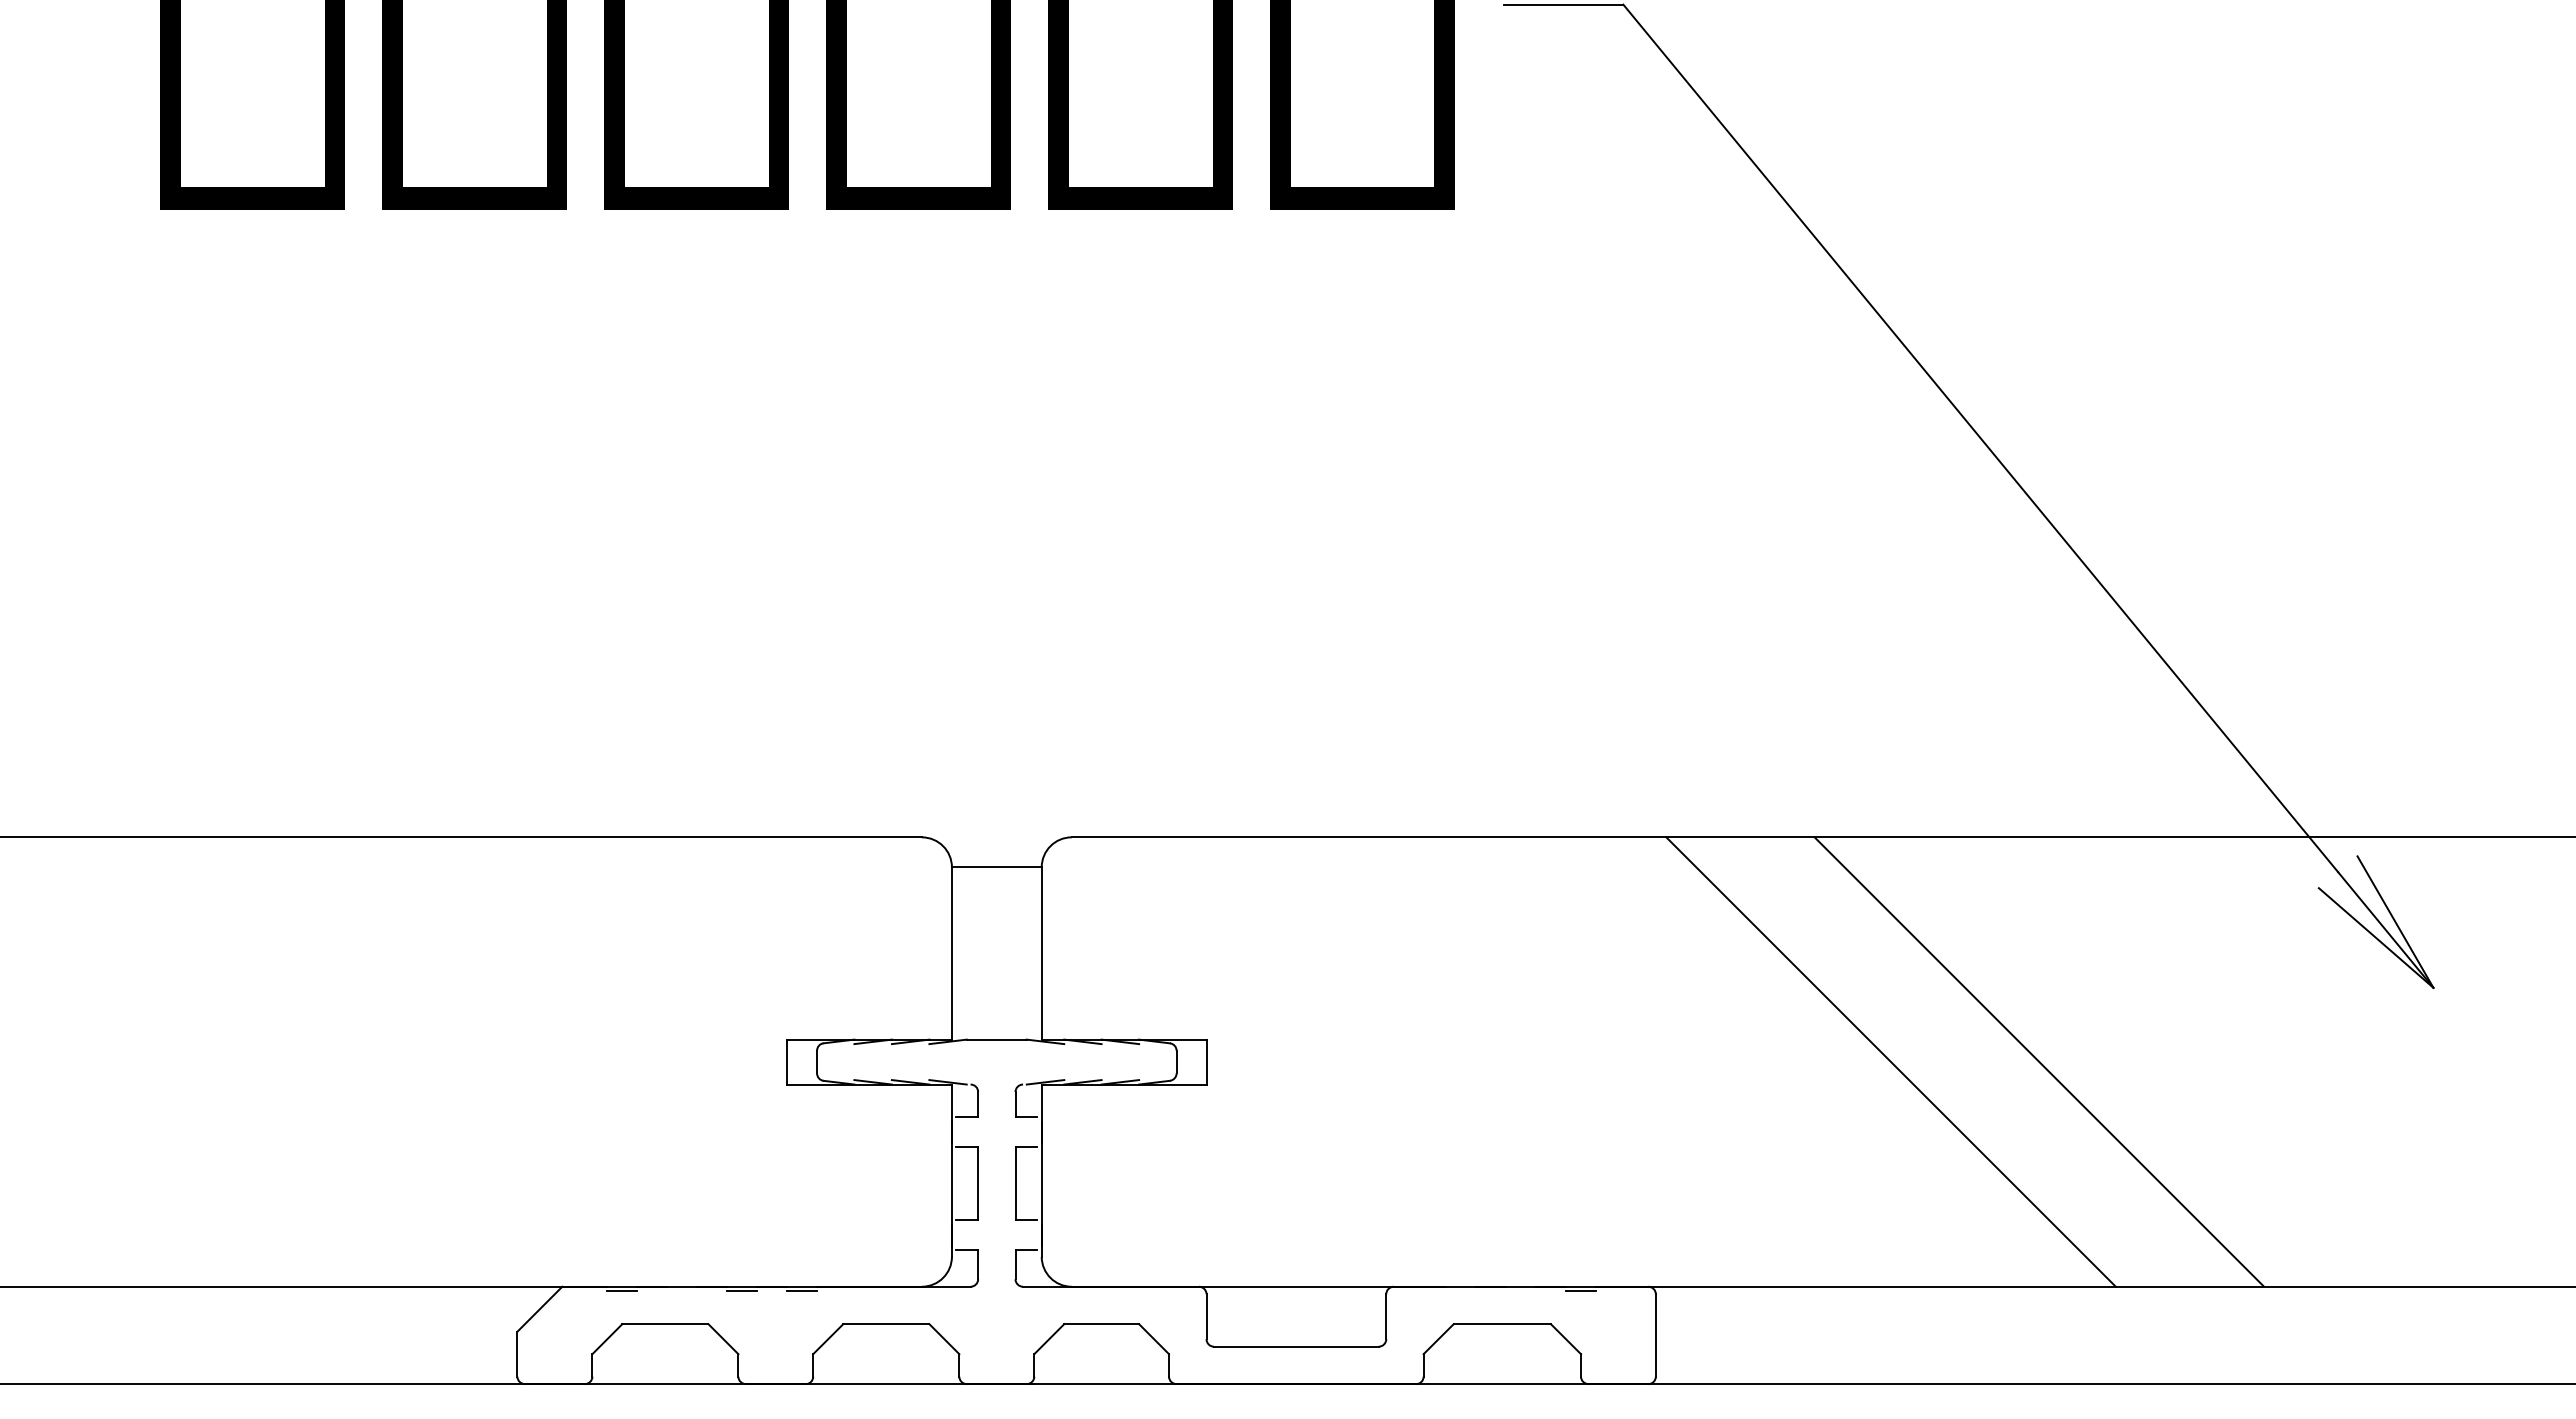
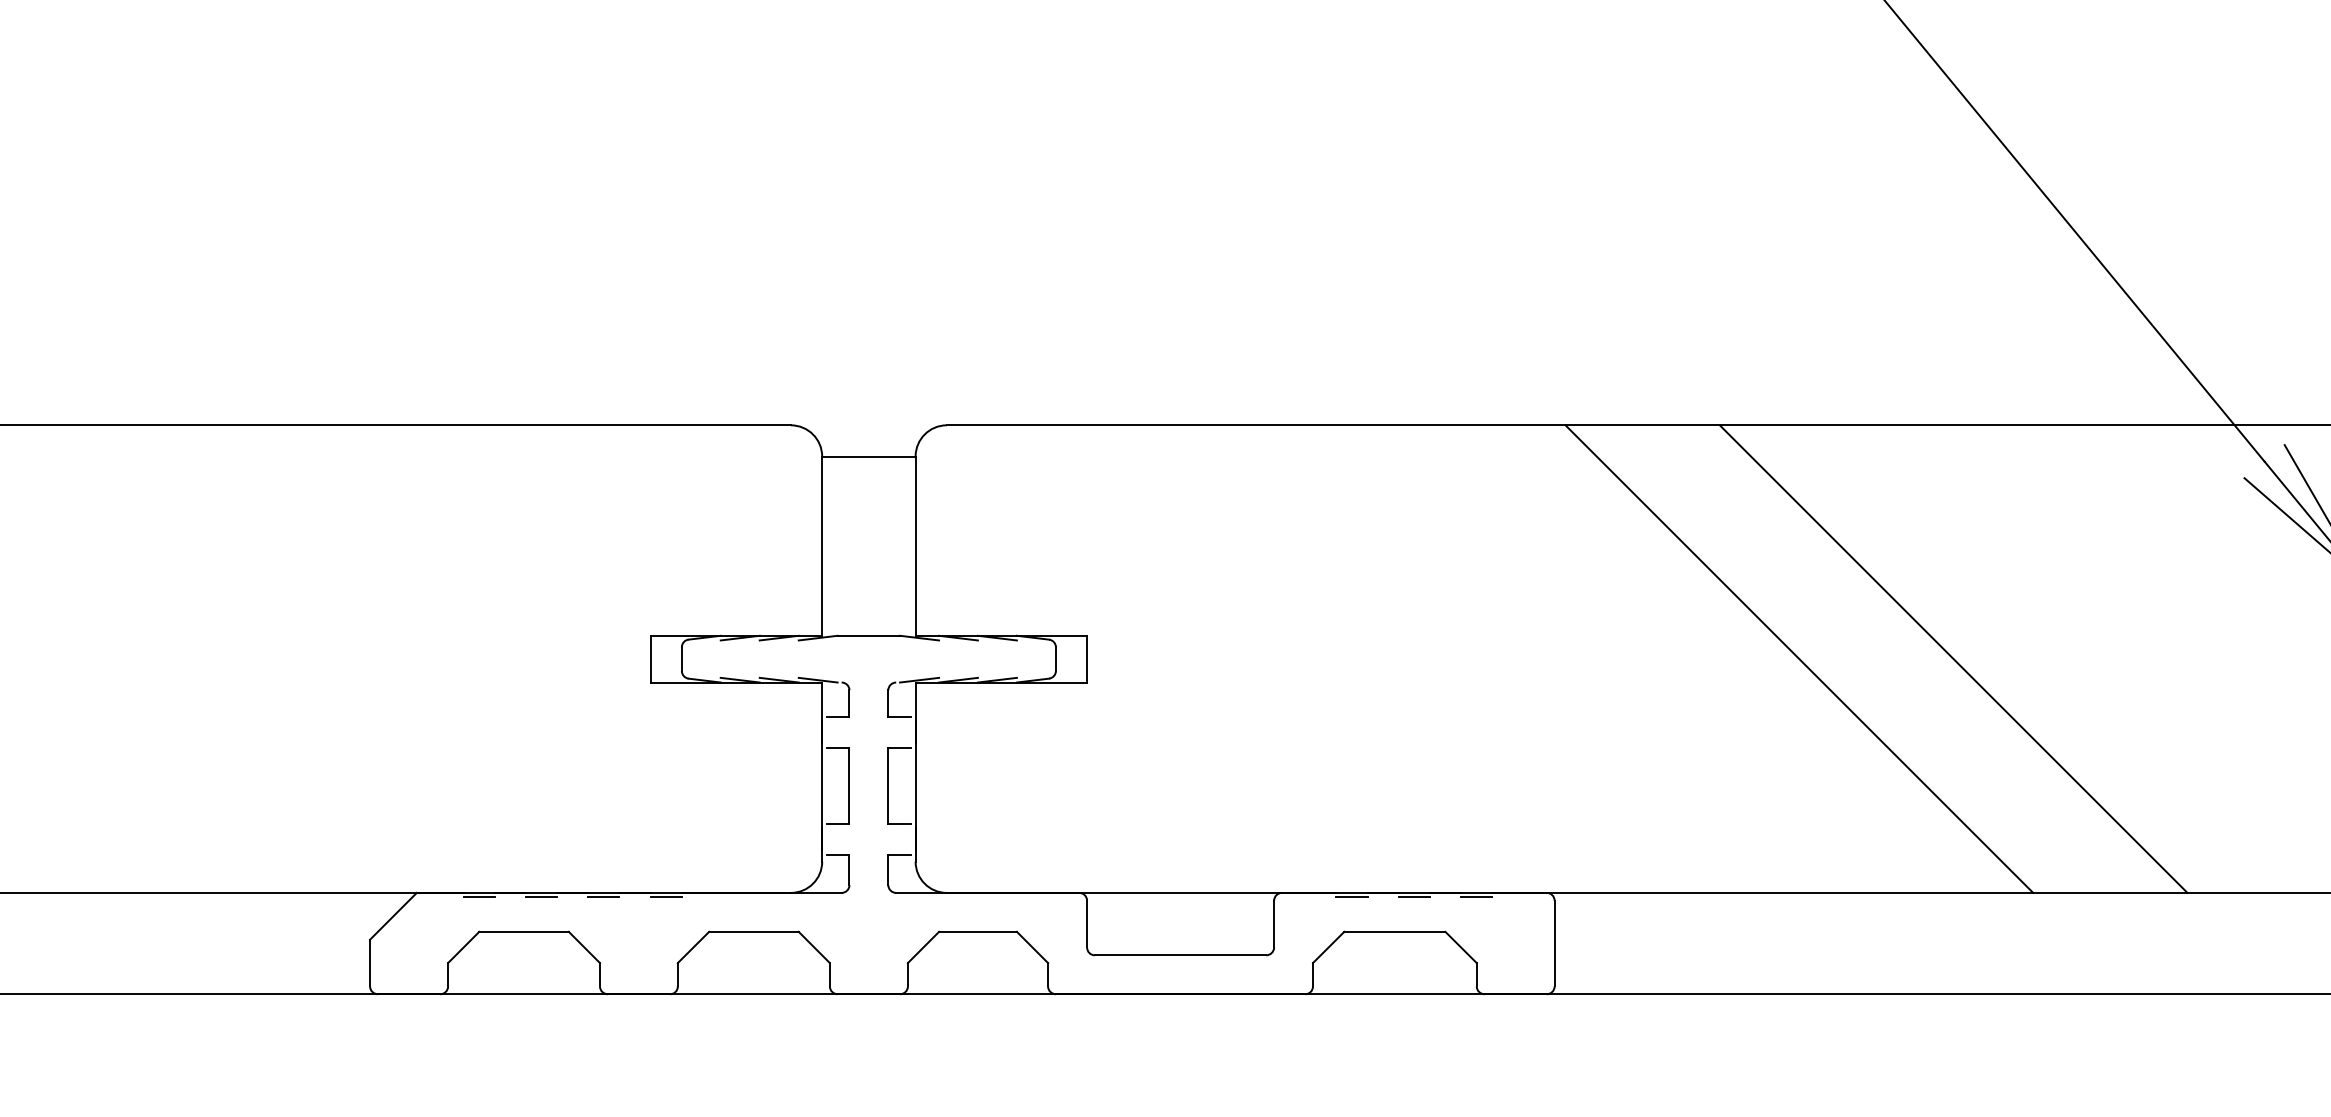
line: (682, 1290) -> (541, 896), added
line: (1461, 1290) -> (1352, 896), added
line: (1520, 1290) -> (1413, 896), added

